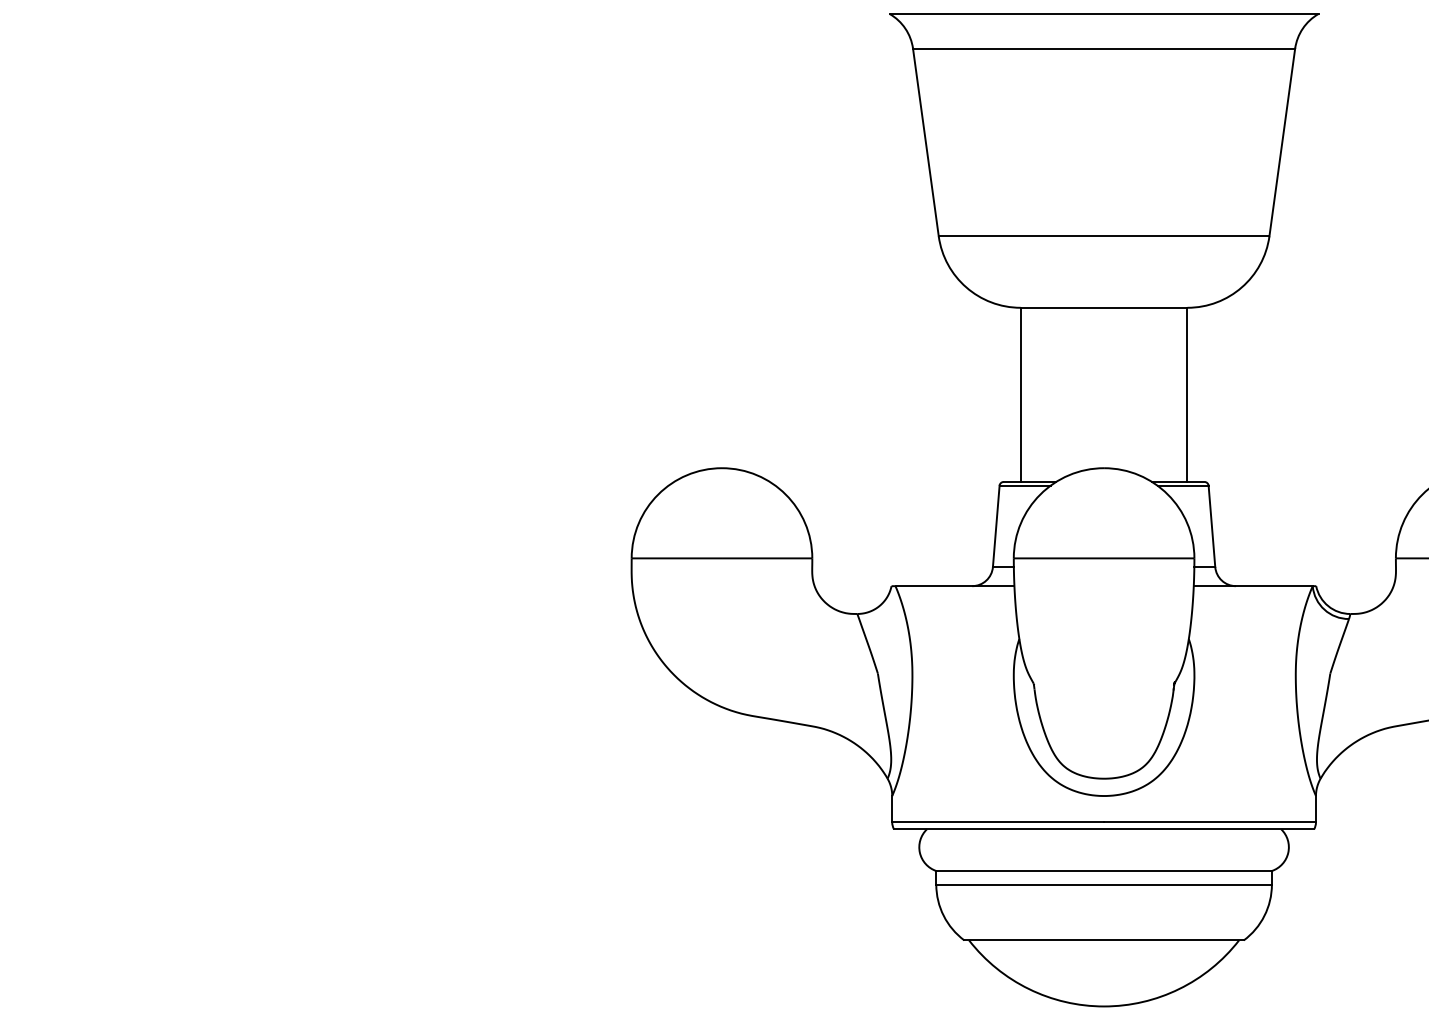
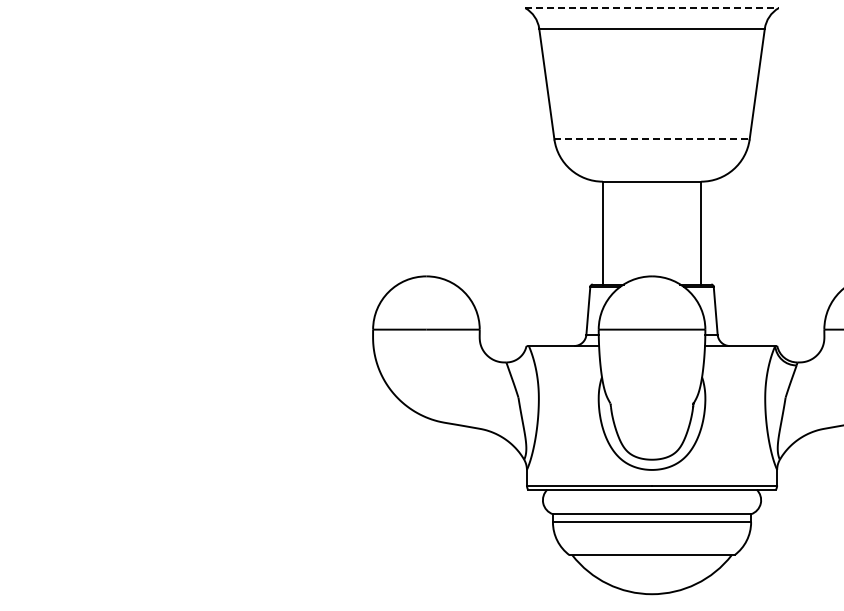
line: (1104, 14) -> (652, 8), solid -> dashed
line: (1104, 236) -> (652, 139), solid -> dashed

